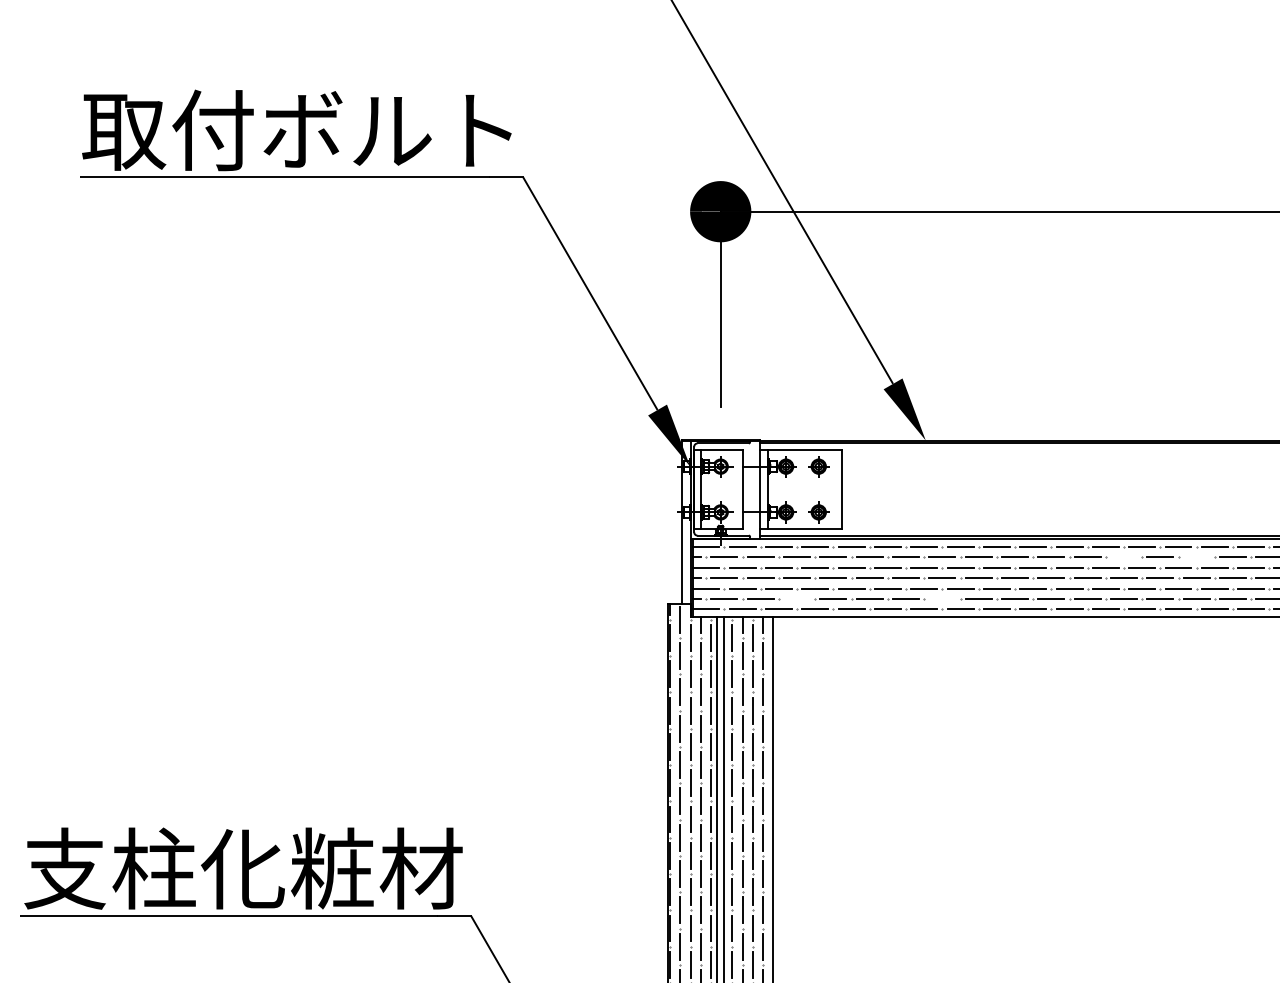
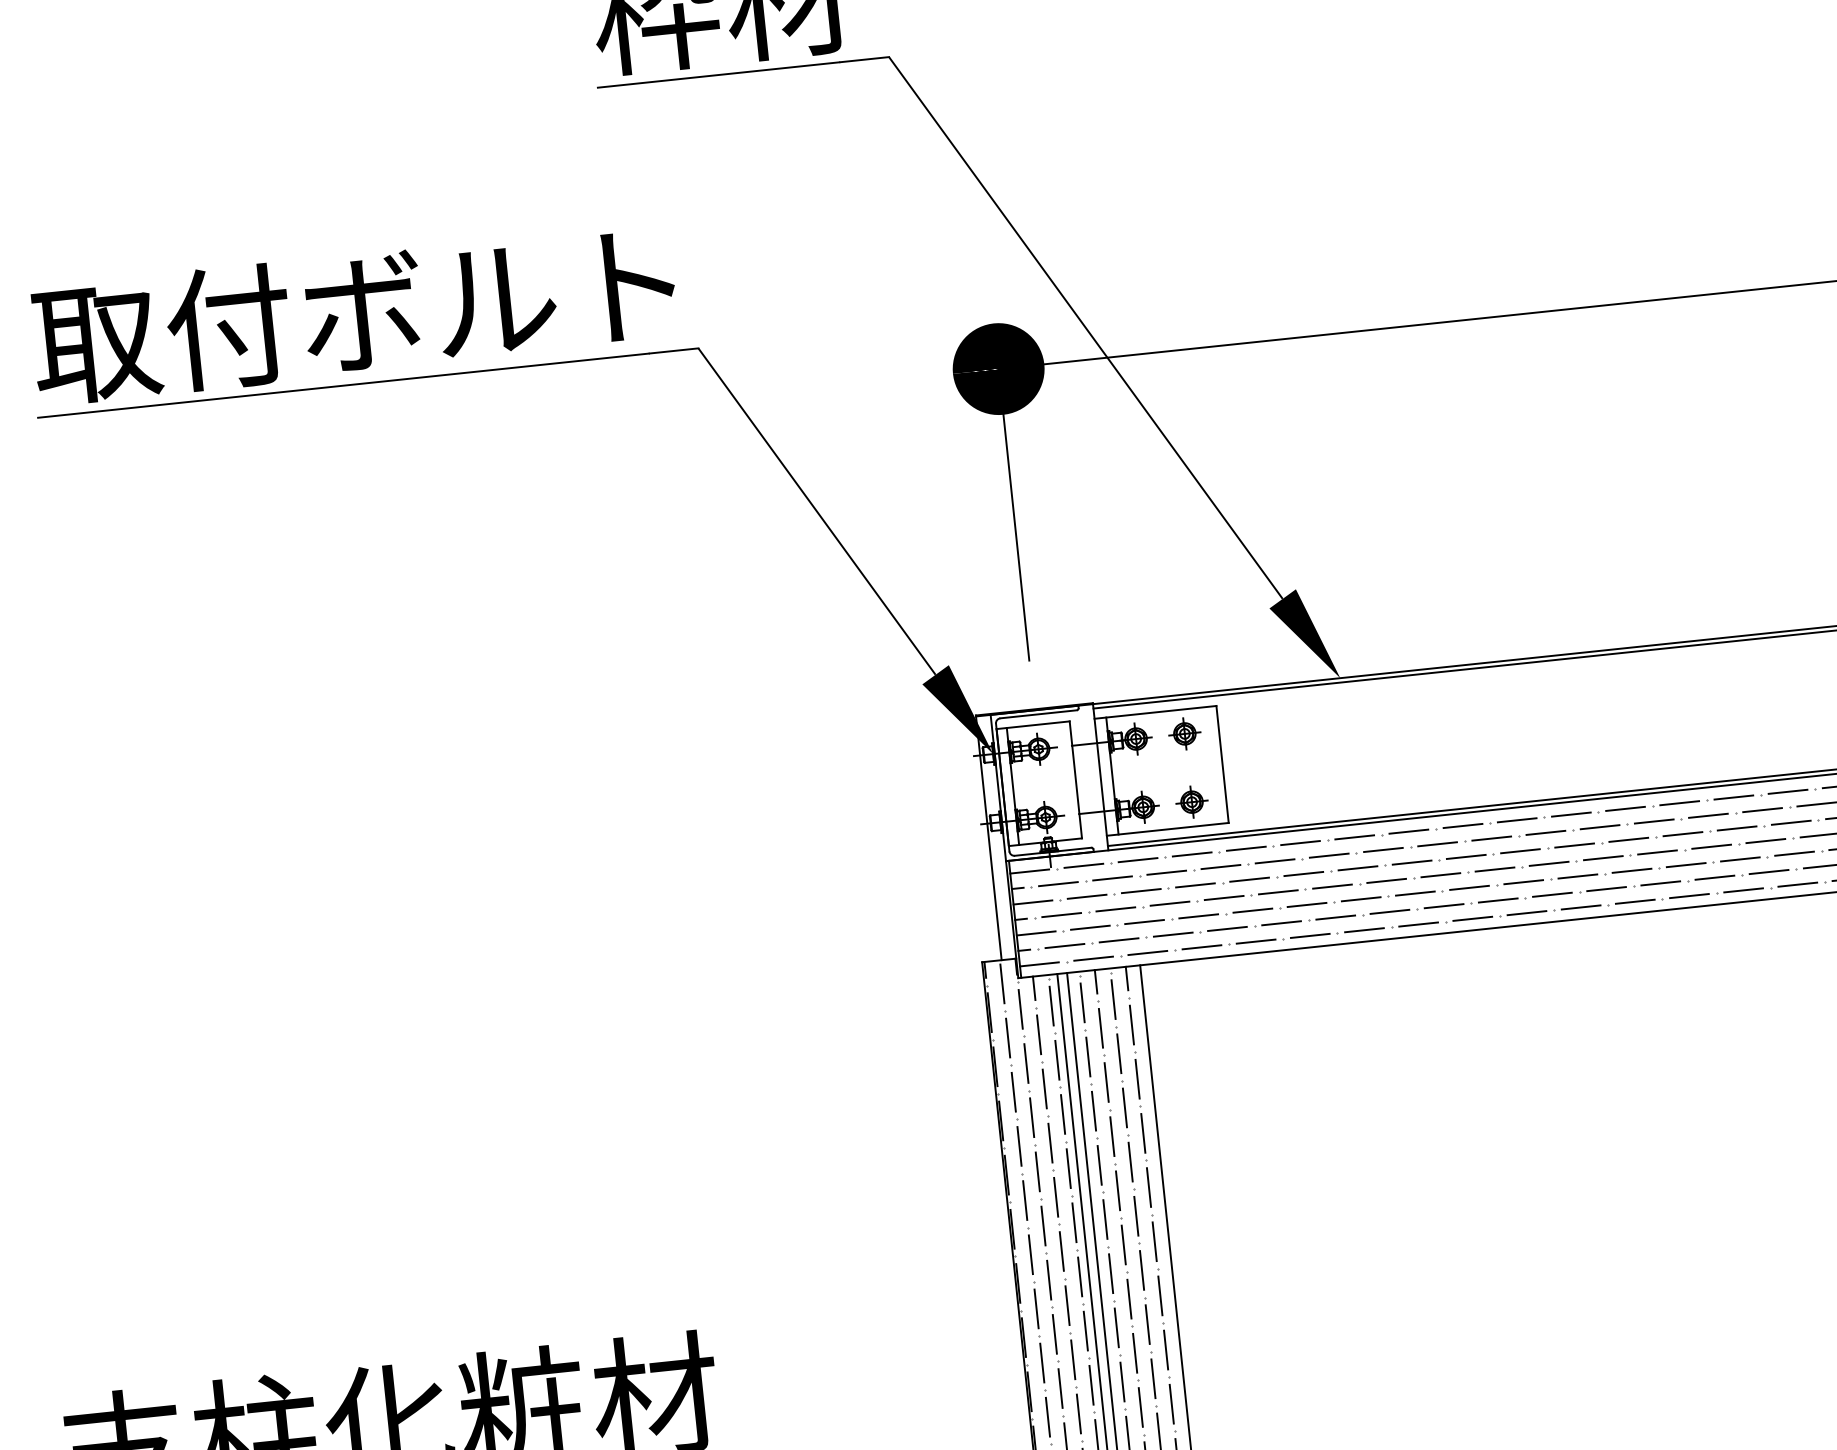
line: (1123, 557) -> (1653, 821), added
line: (1196, 557) -> (1762, 810), added
line: (797, 598) -> (1173, 933), added
line: (942, 598) -> (1390, 911), added

